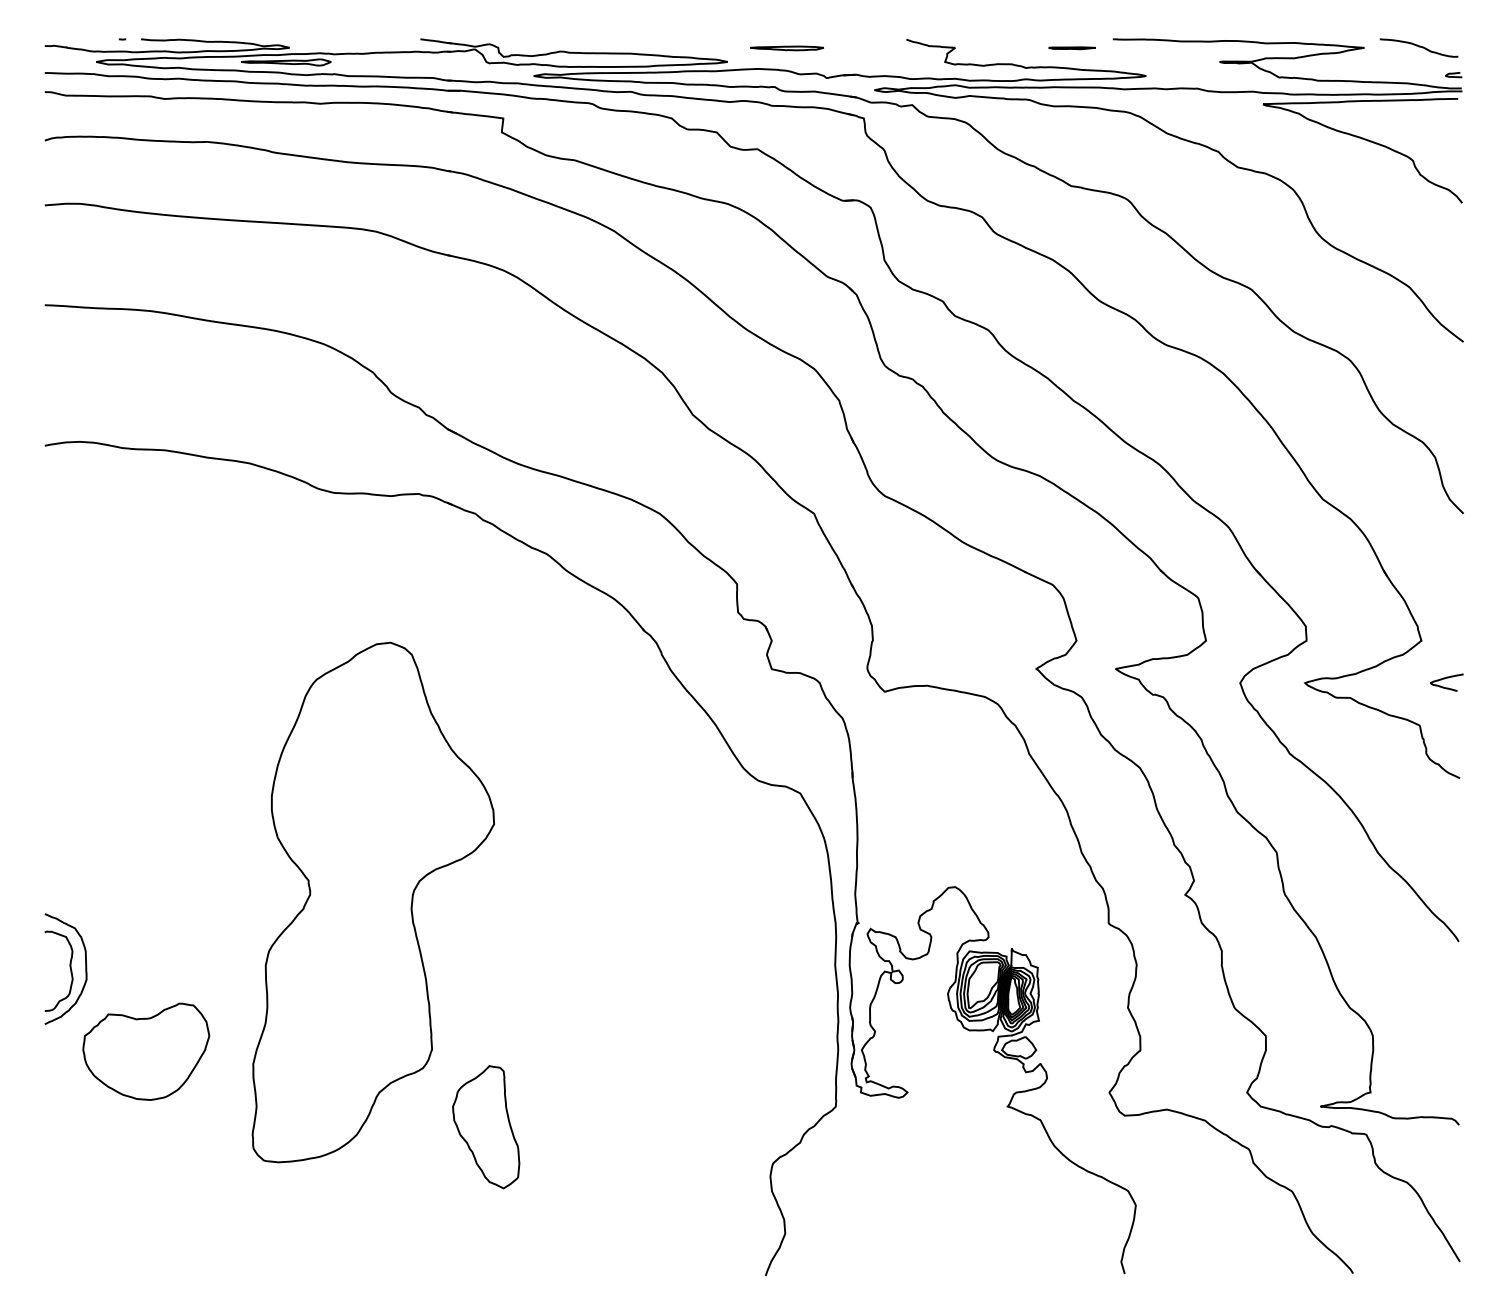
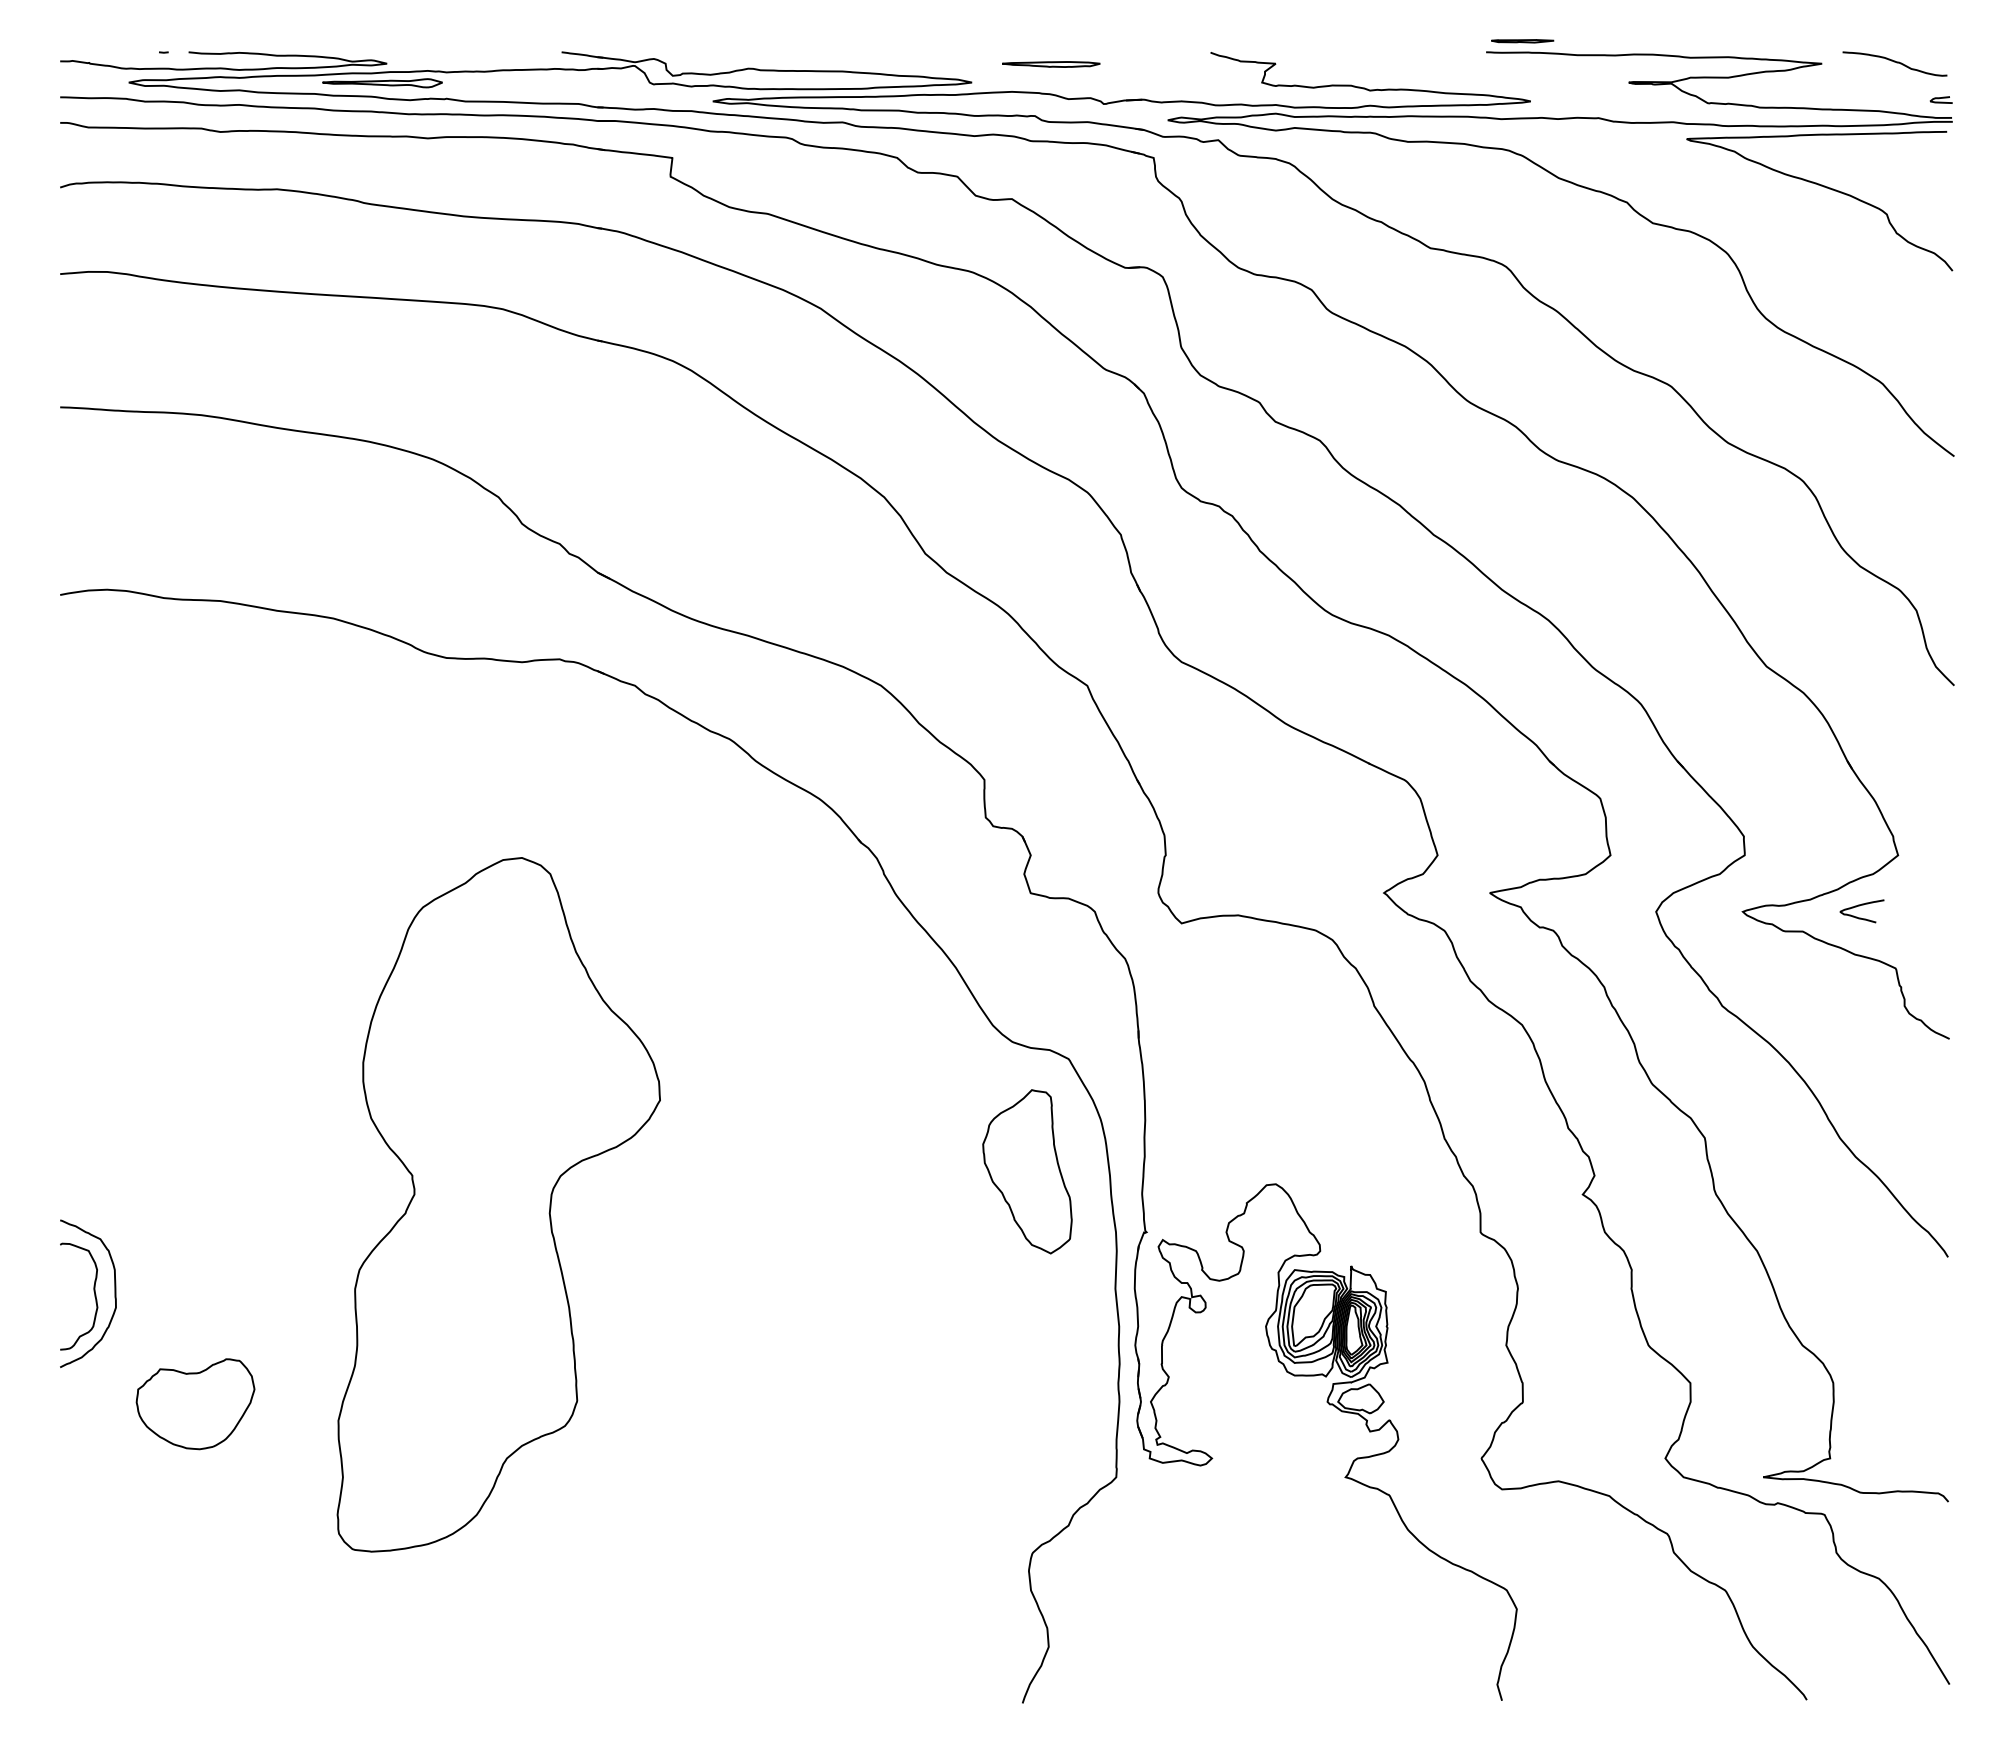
line: (1071, 48) -> (1522, 41), moved
curve: (1444, 679) -> (1859, 906), moved
part: (146, 1052) -> (195, 1404), size x0.7
part: (486, 1126) -> (1027, 1171), moved

